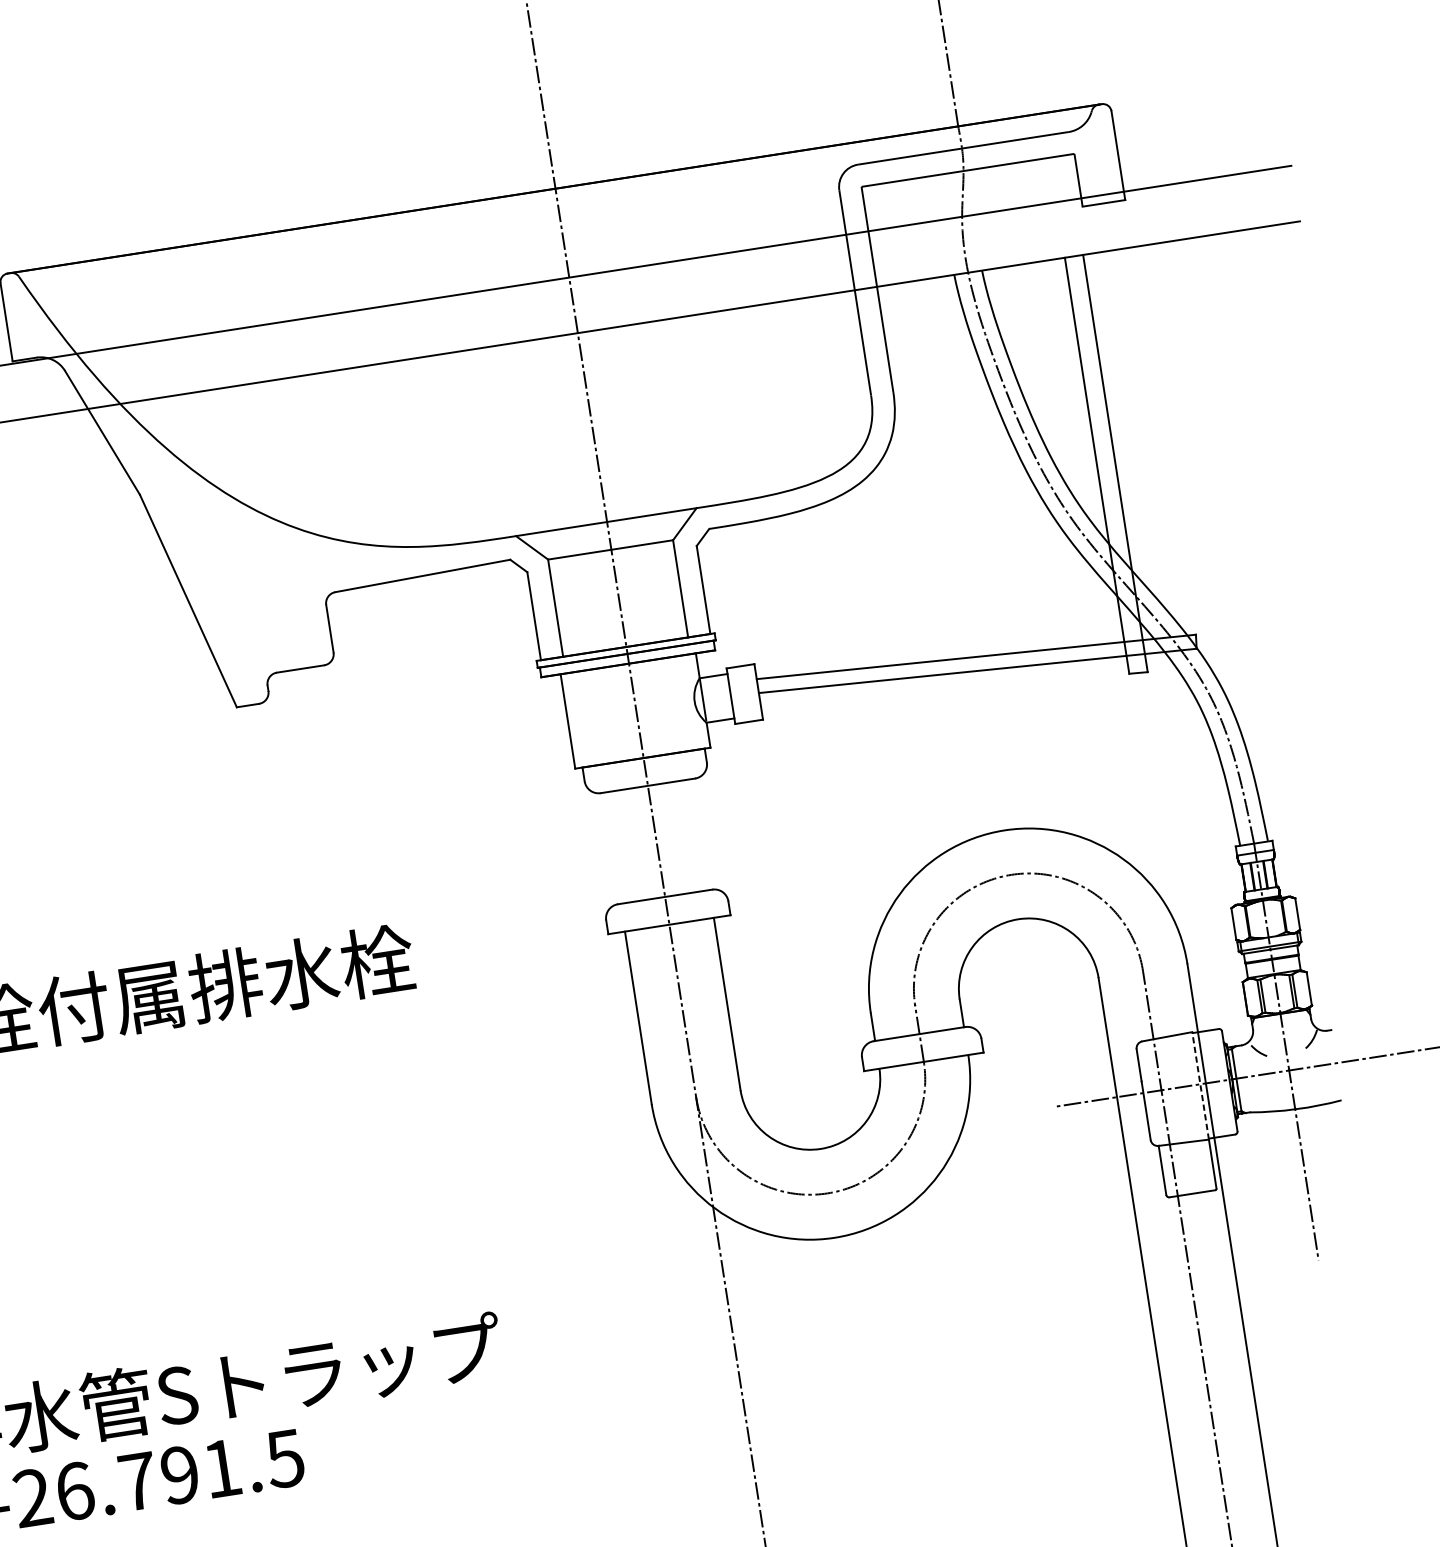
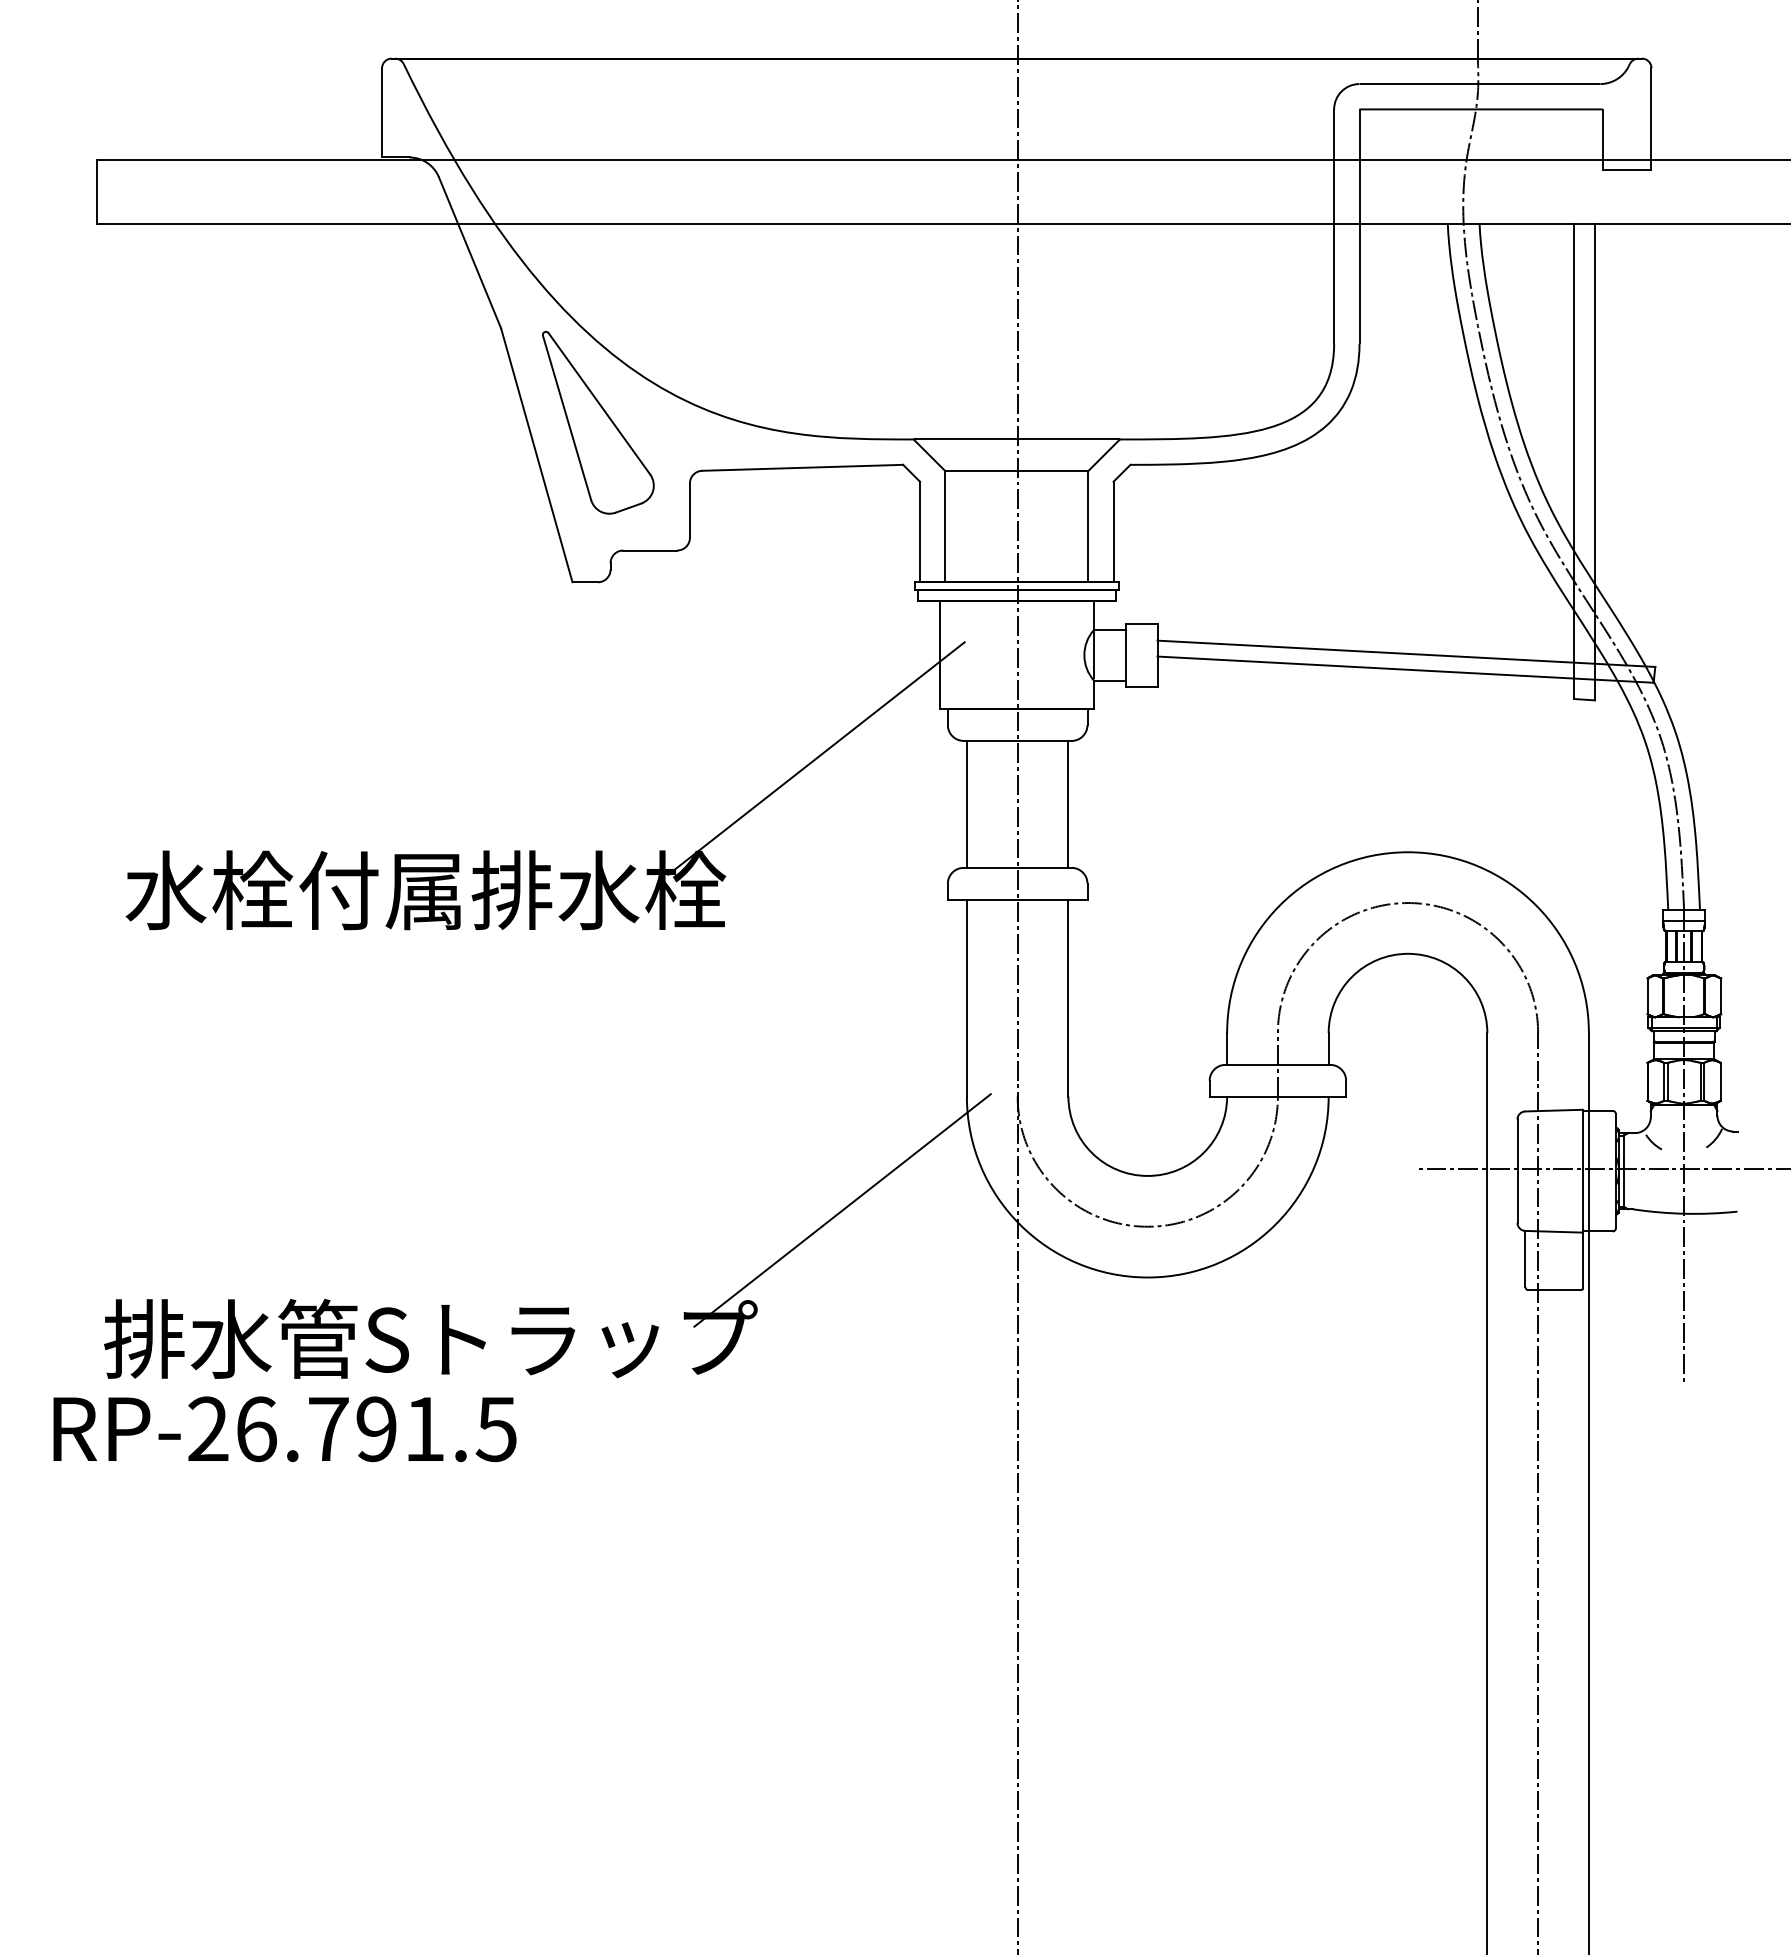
part: (237, 563) -> (598, 422), added
line: (474, 828) -> (816, 758), added
line: (700, 833) -> (1068, 803), added
line: (611, 847) -> (966, 803), added
line: (1200, 1085) -> (1582, 1170), dashed -> solid
line: (558, 1220) -> (842, 1210), added

